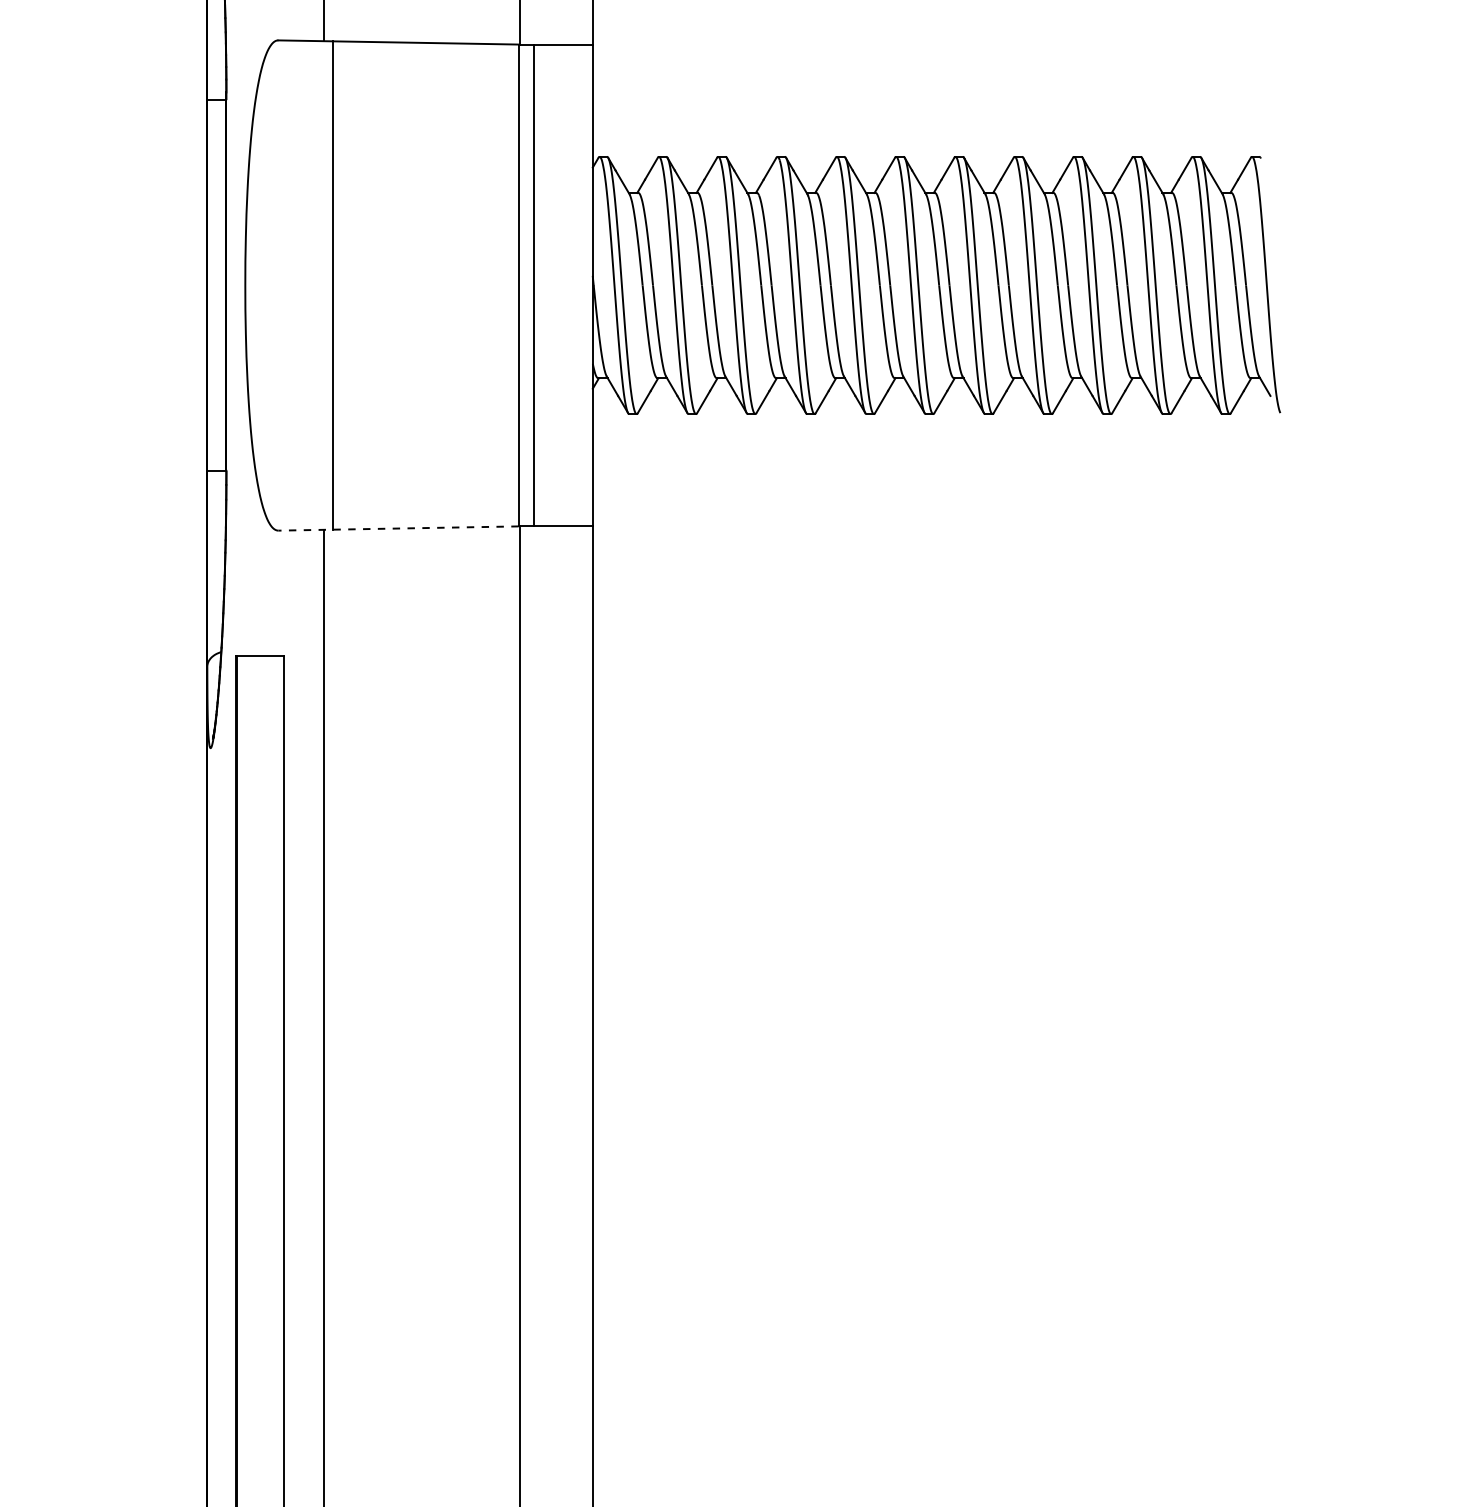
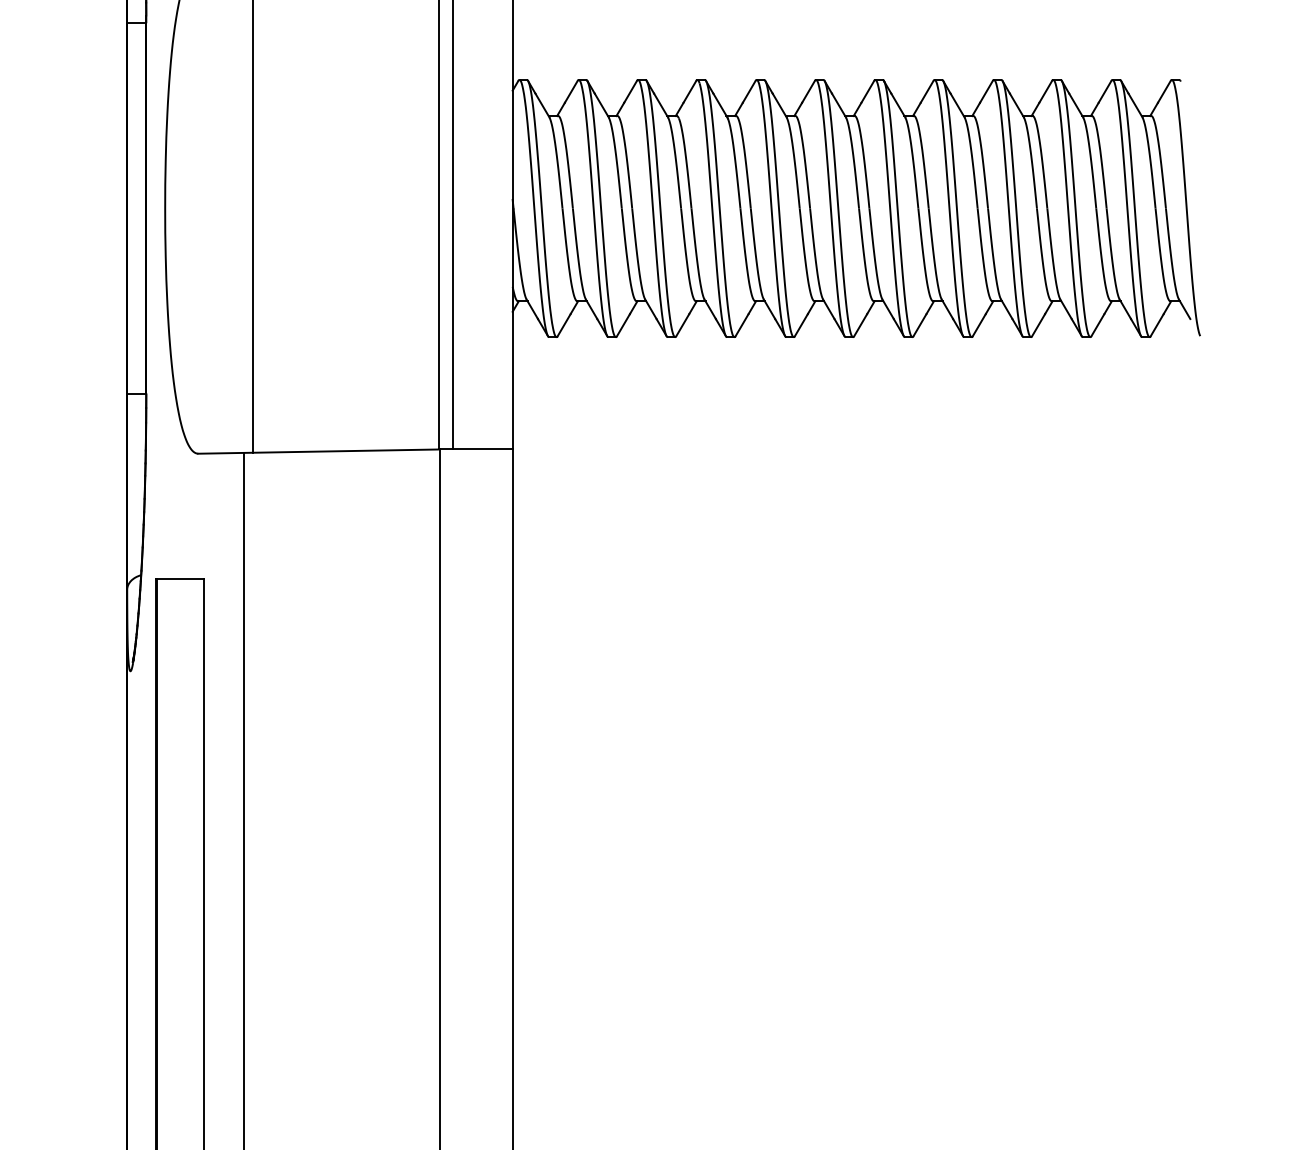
line: (398, 528) -> (318, 451), dashed -> solid

